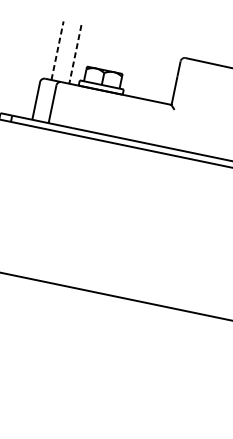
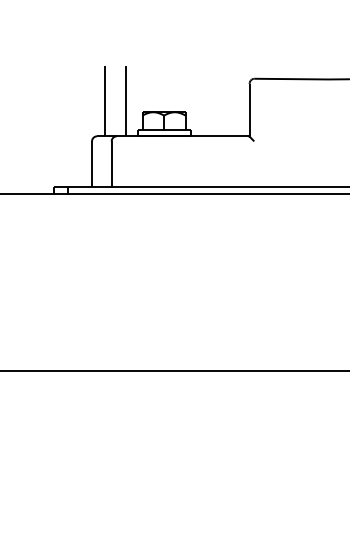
line: (57, 50) -> (104, 100), dashed -> solid
line: (75, 54) -> (126, 101), dashed -> solid

